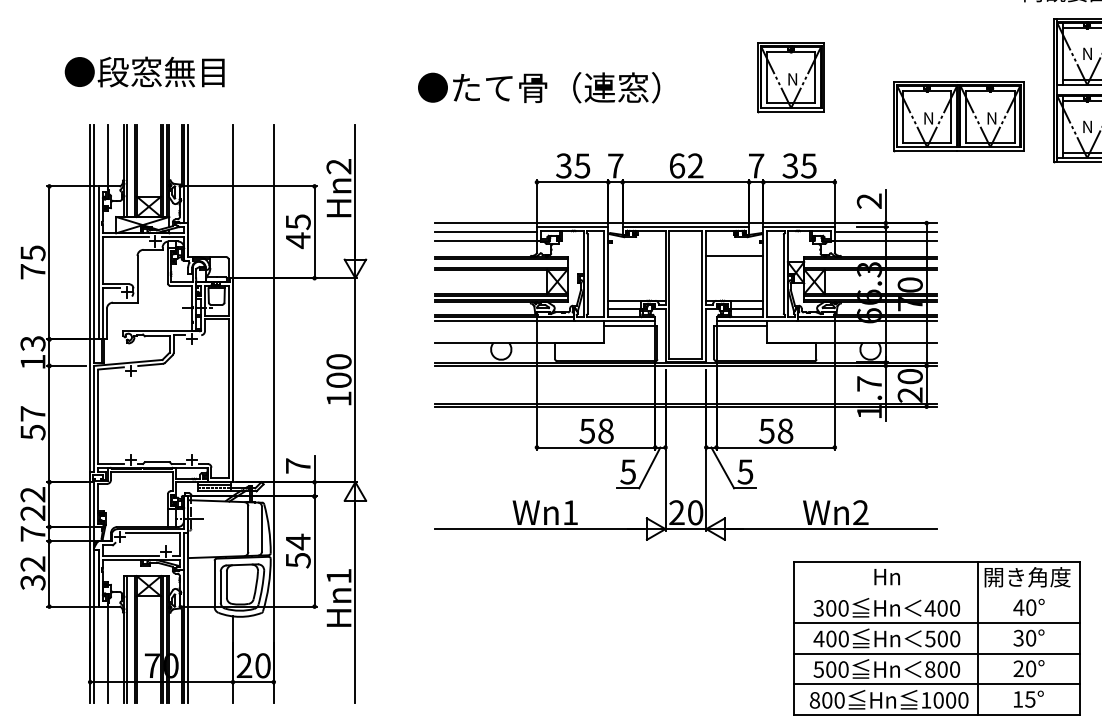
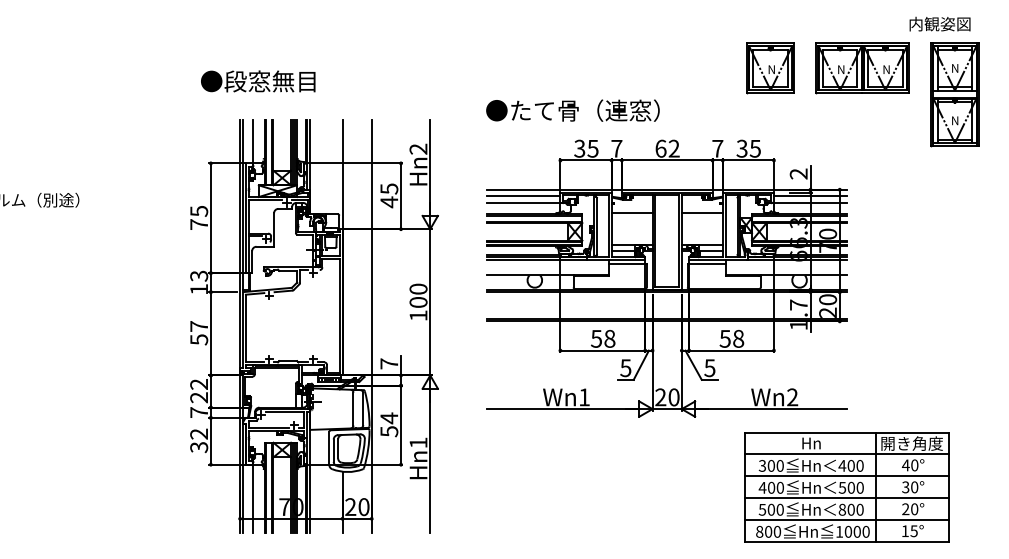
text: (145, 72) -> (258, 81), moved
part: (790, 77) -> (770, 68), moved
text: (538, 87) -> (572, 110), moved
part: (958, 116) -> (862, 68), moved
line: (636, 256) -> (631, 213), added
line: (936, 592) -> (846, 454), added

